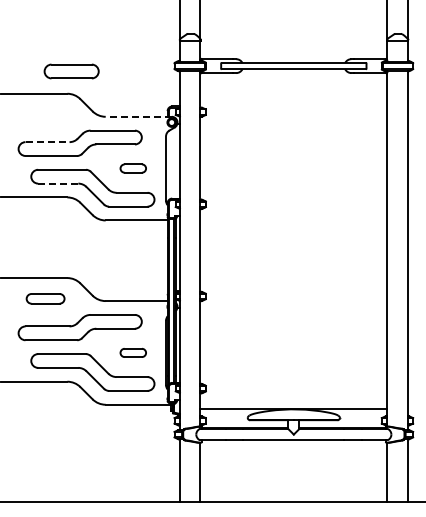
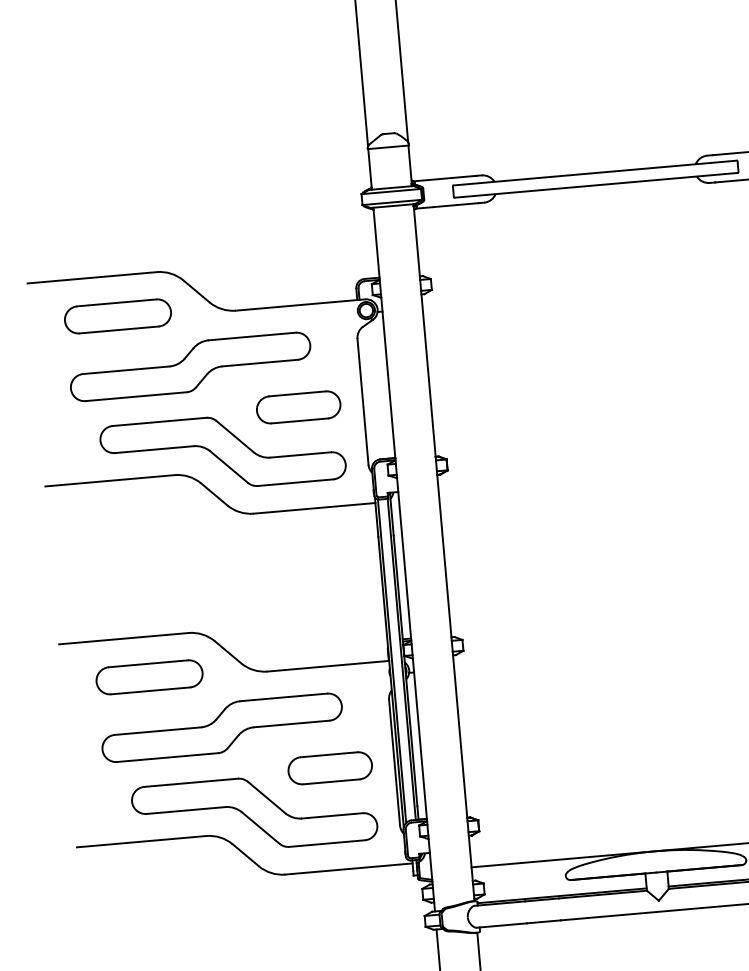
part: (71, 71) -> (117, 316), moved
line: (138, 116) -> (300, 304), dashed -> solid
line: (48, 142) -> (128, 370), dashed -> solid
part: (133, 168) -> (299, 407), size x1.67
line: (57, 183) -> (152, 449), dashed -> solid
part: (45, 298) -> (149, 676), size x1.43
part: (133, 352) -> (330, 767), size x1.67

